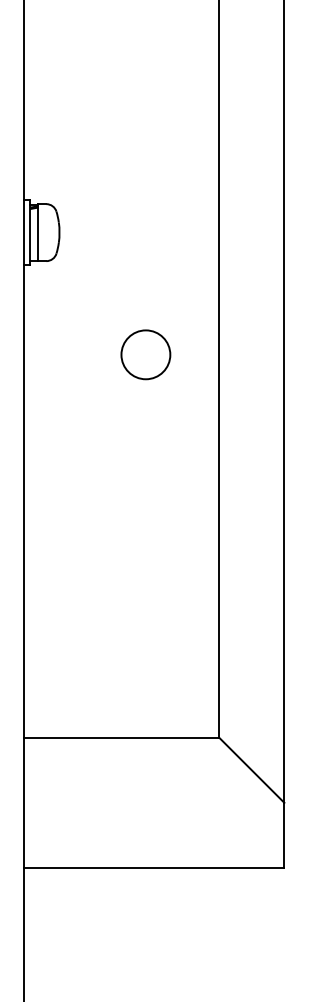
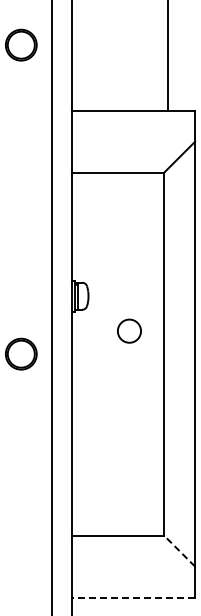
circle: (145, 353) -> (129, 330), moved
line: (251, 770) -> (179, 551), solid -> dashed
line: (154, 868) -> (133, 597), solid -> dashed

